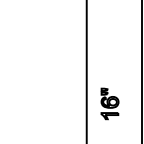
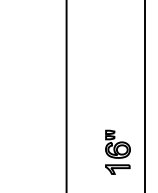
part: (109, 103) -> (117, 151), moved

